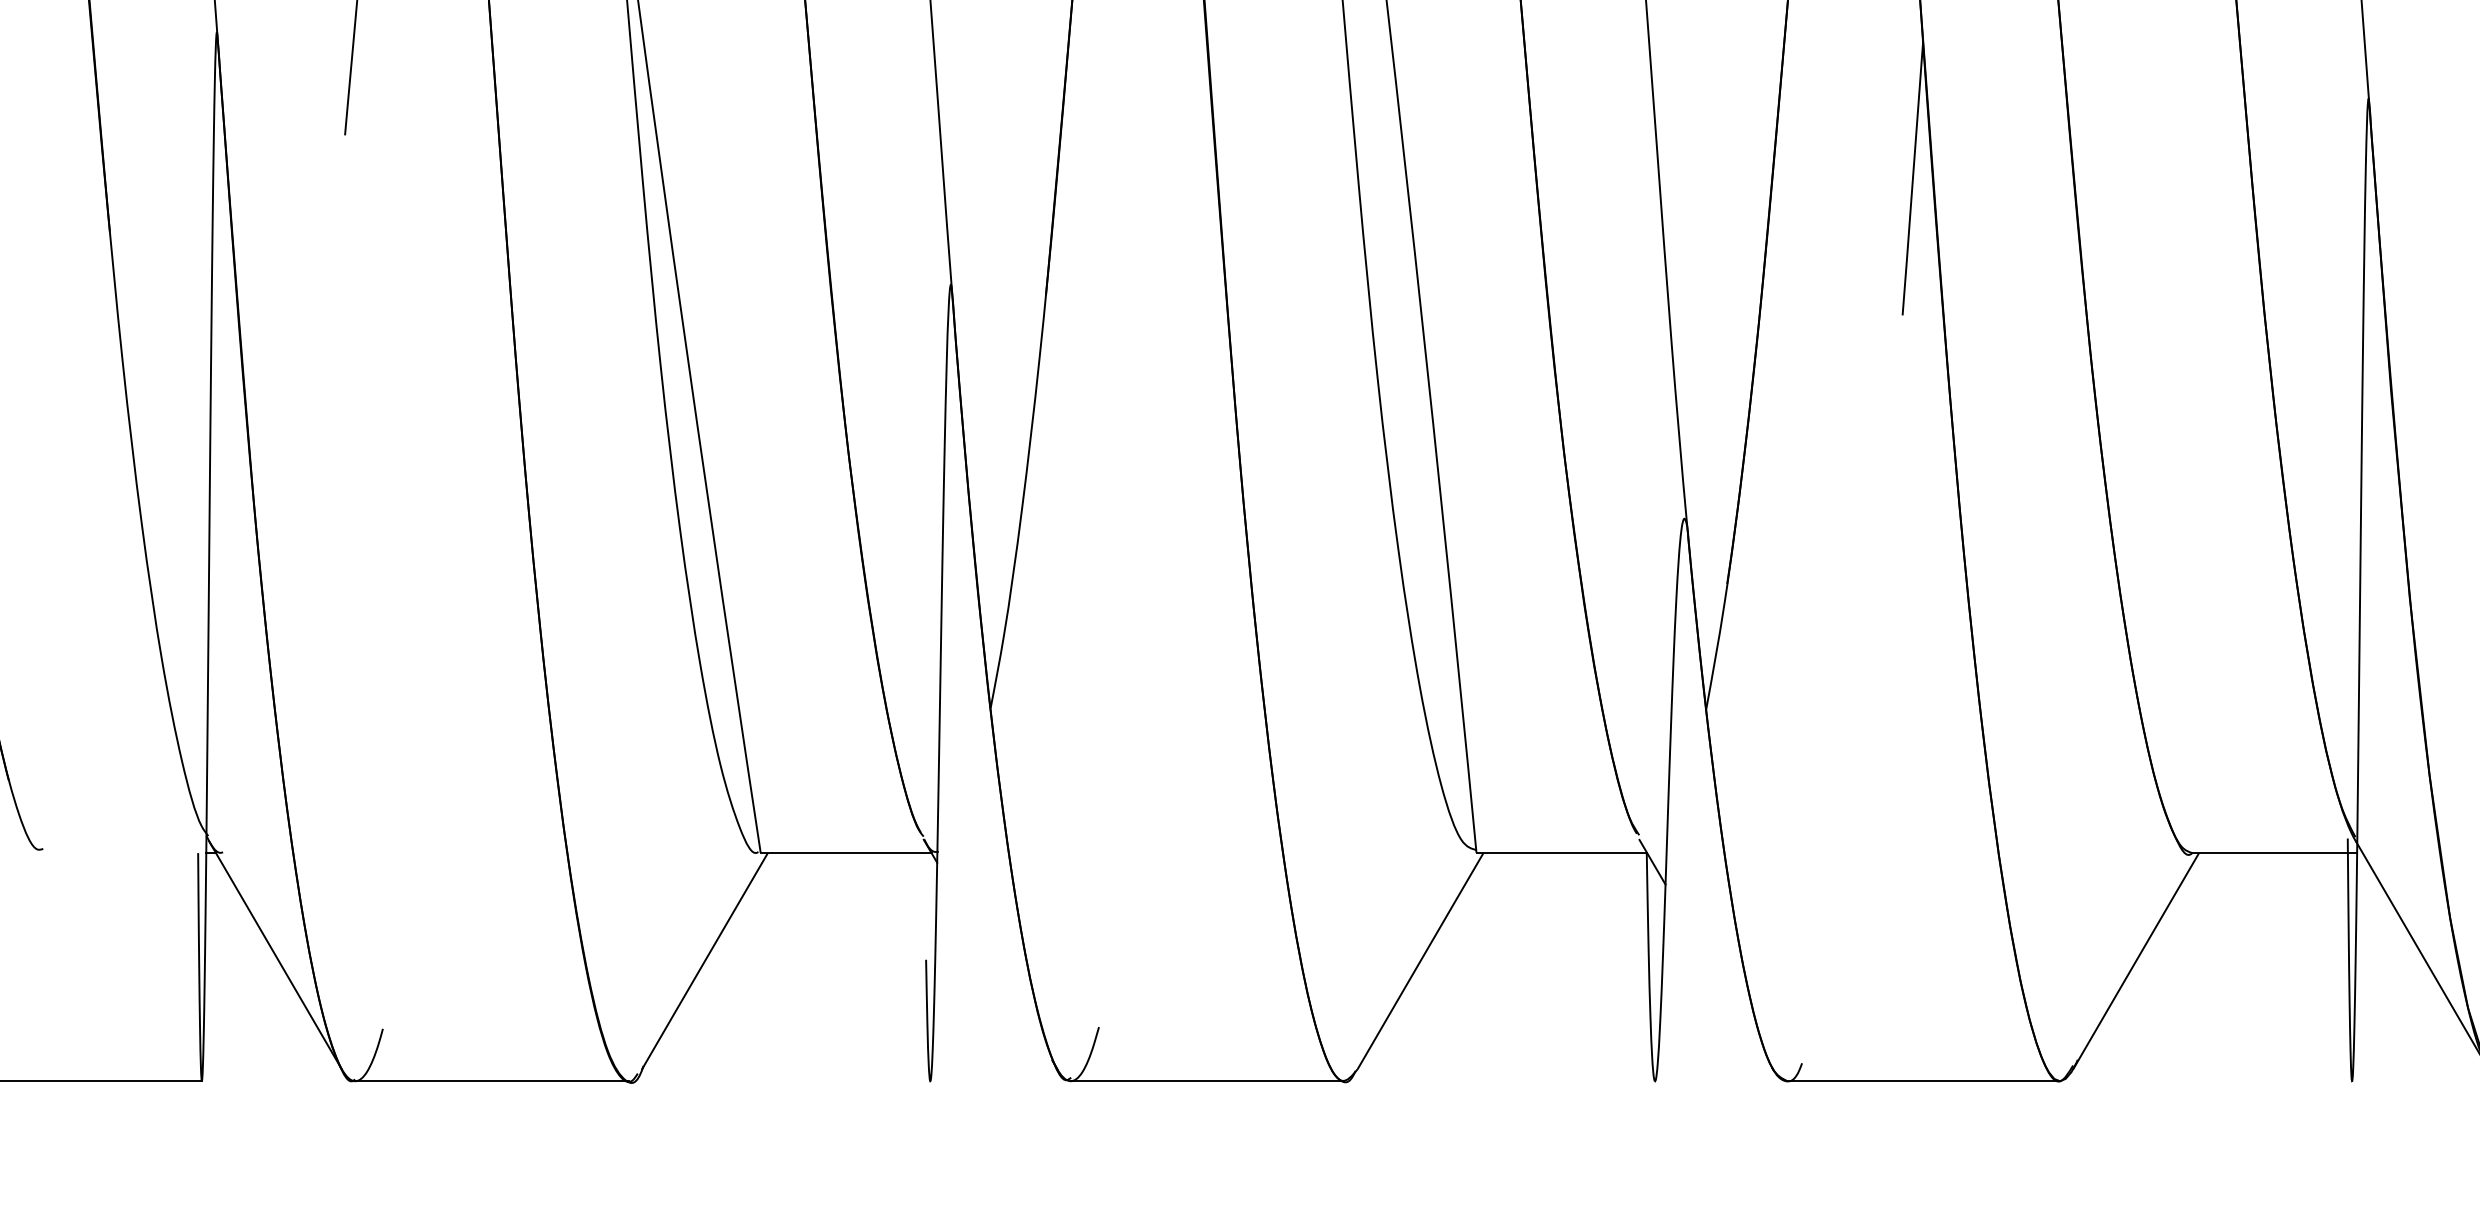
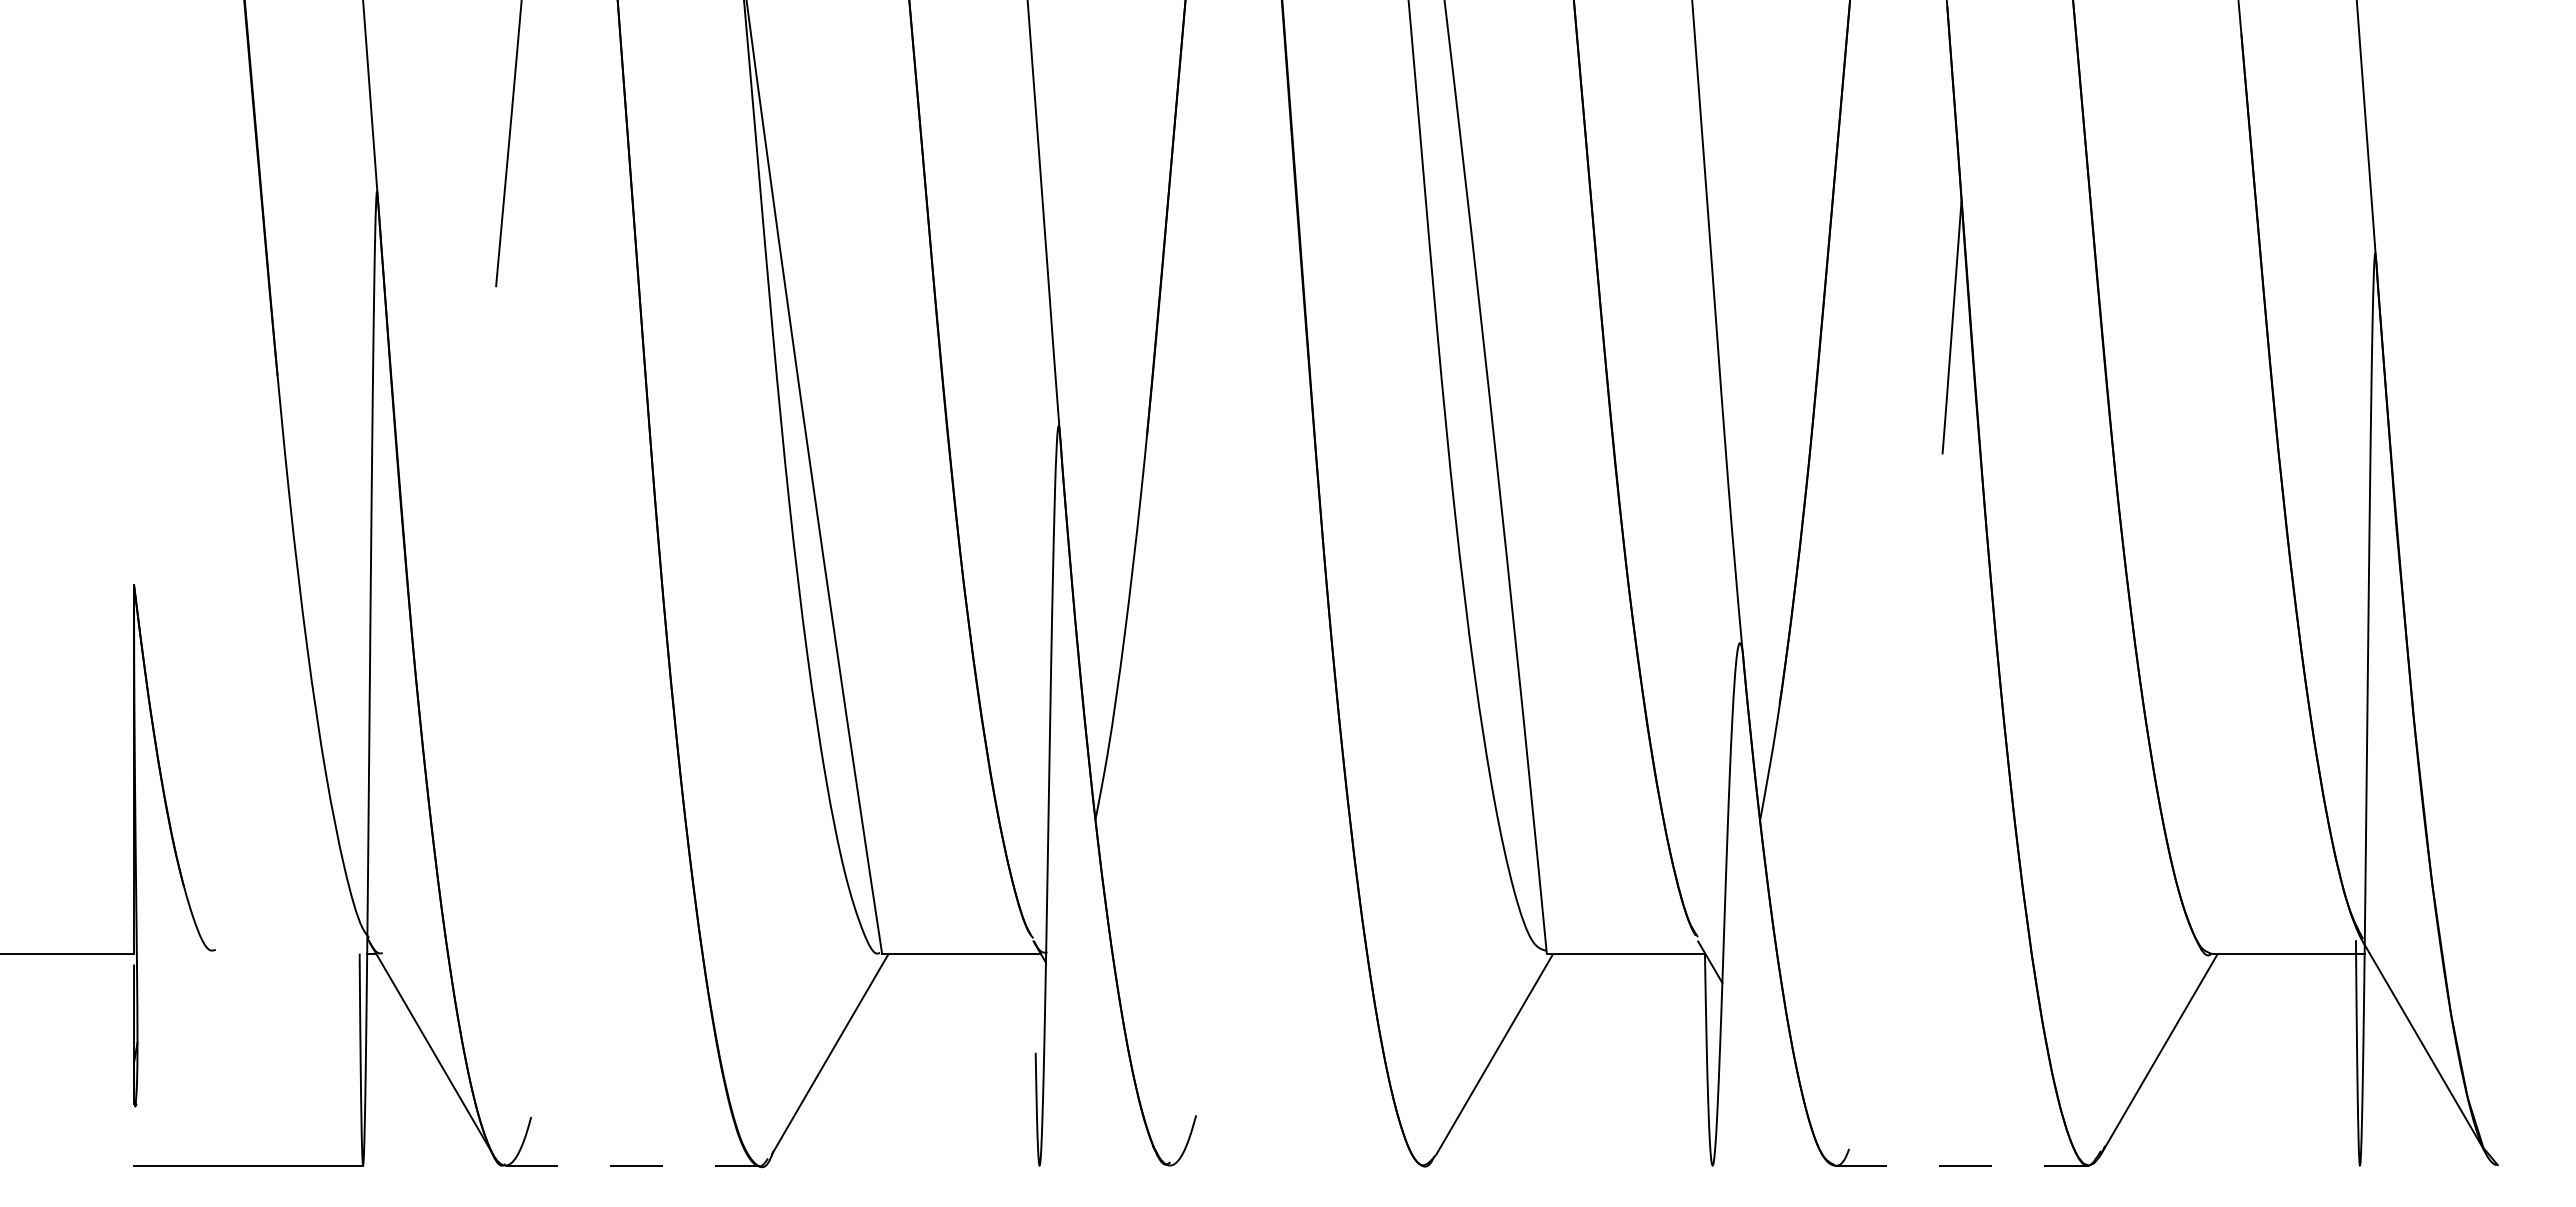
line: (491, 1081) -> (632, 1165), solid -> dashed
line: (1208, 1081) -> (1297, 1165), removed
line: (1924, 1081) -> (1962, 1165), solid -> dashed

